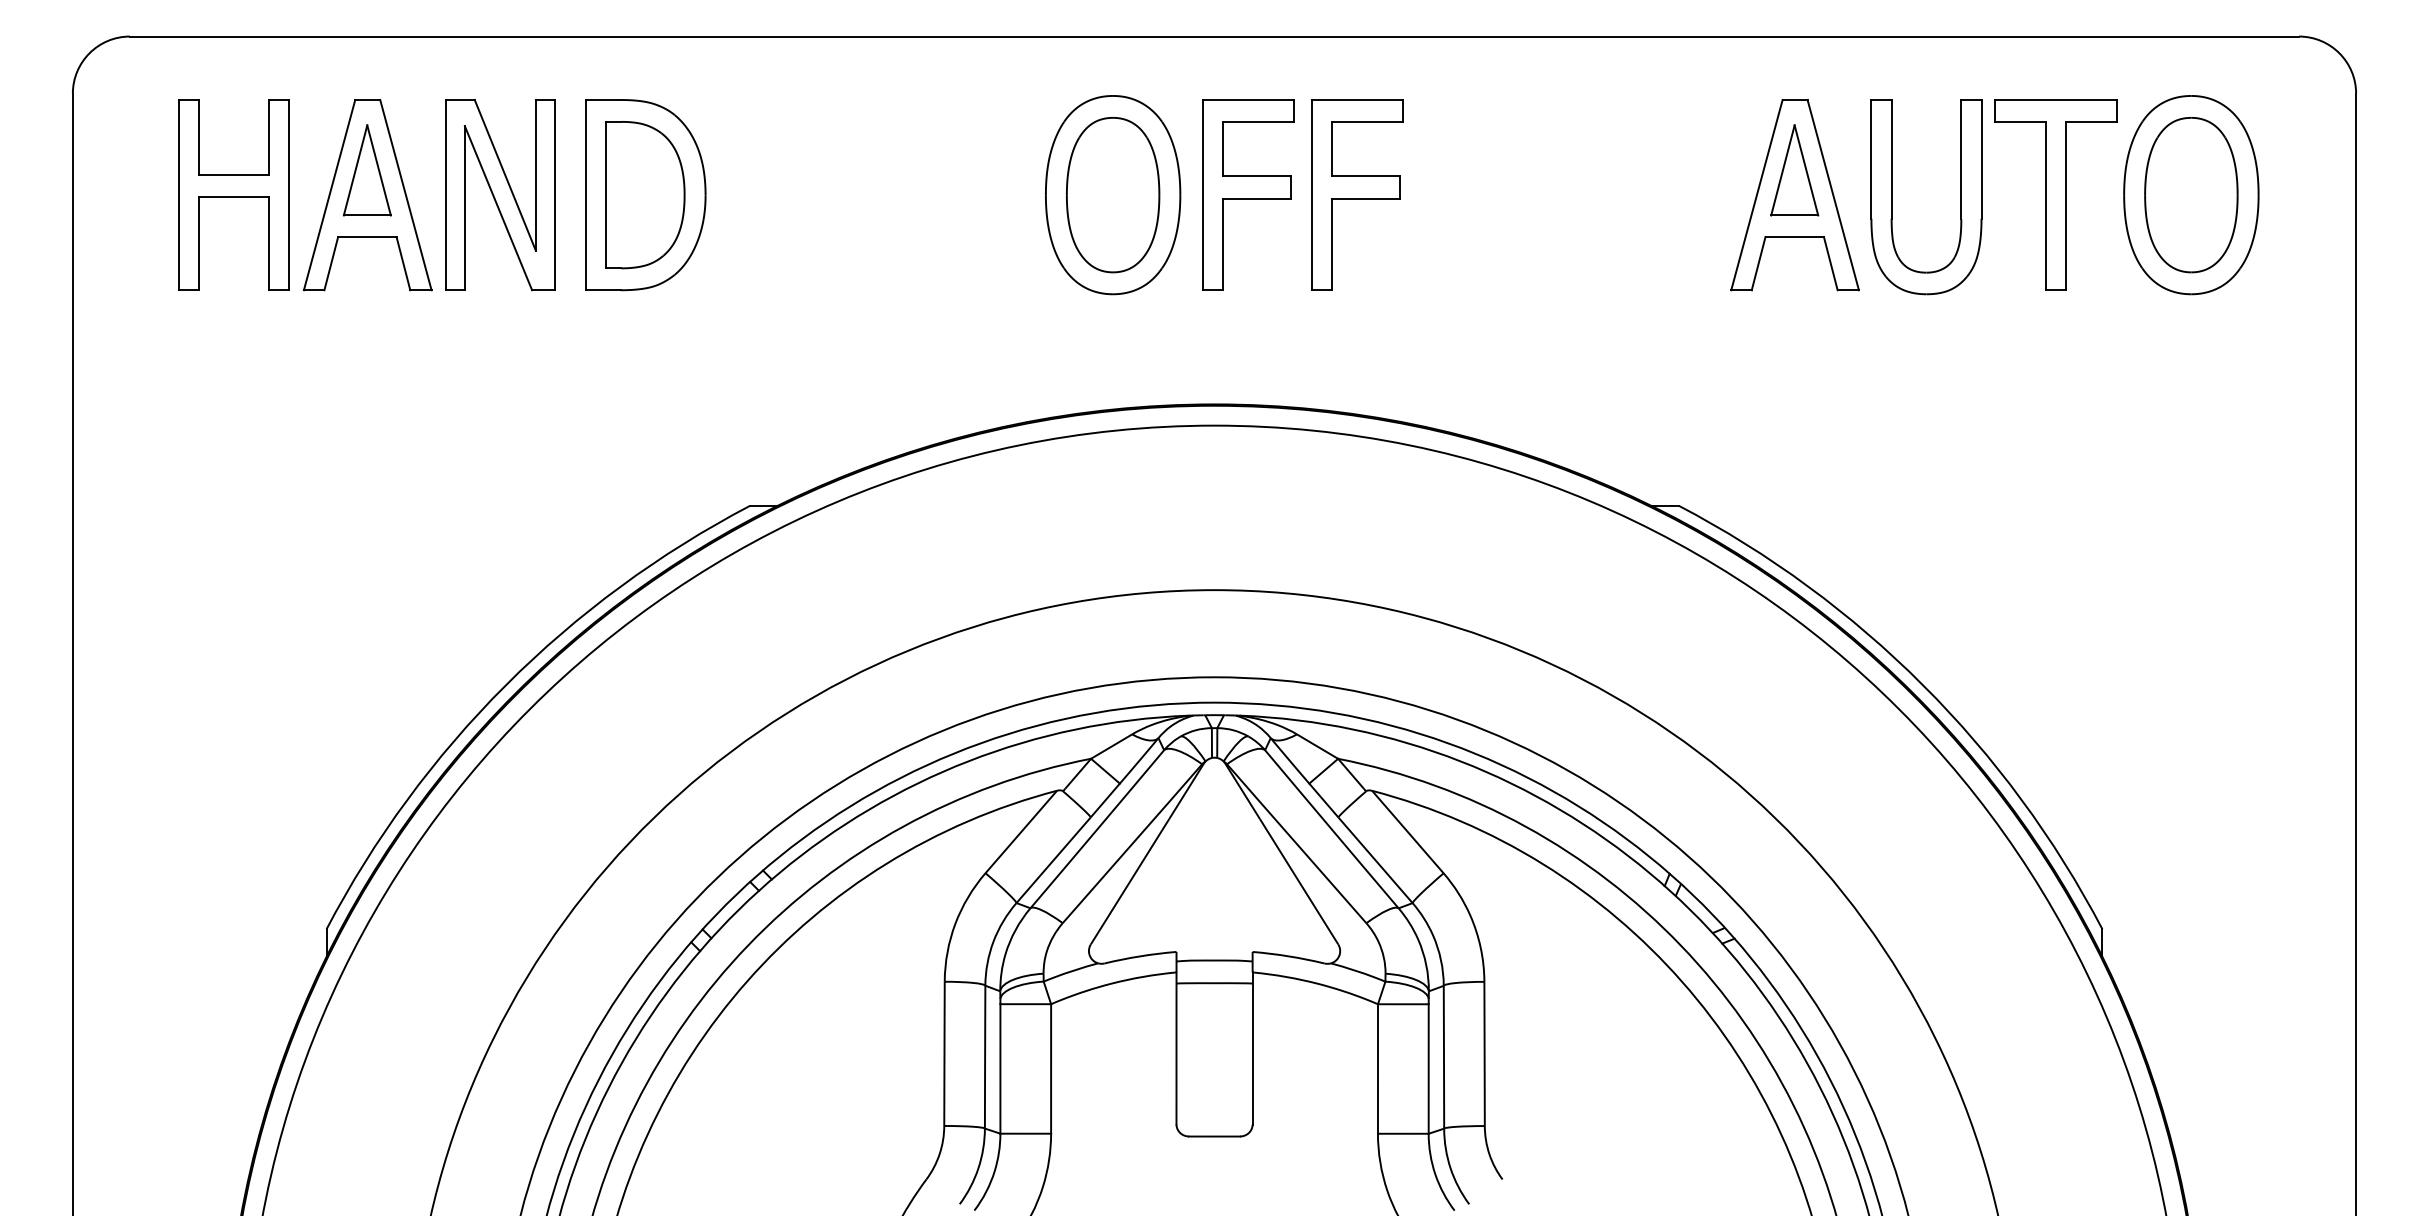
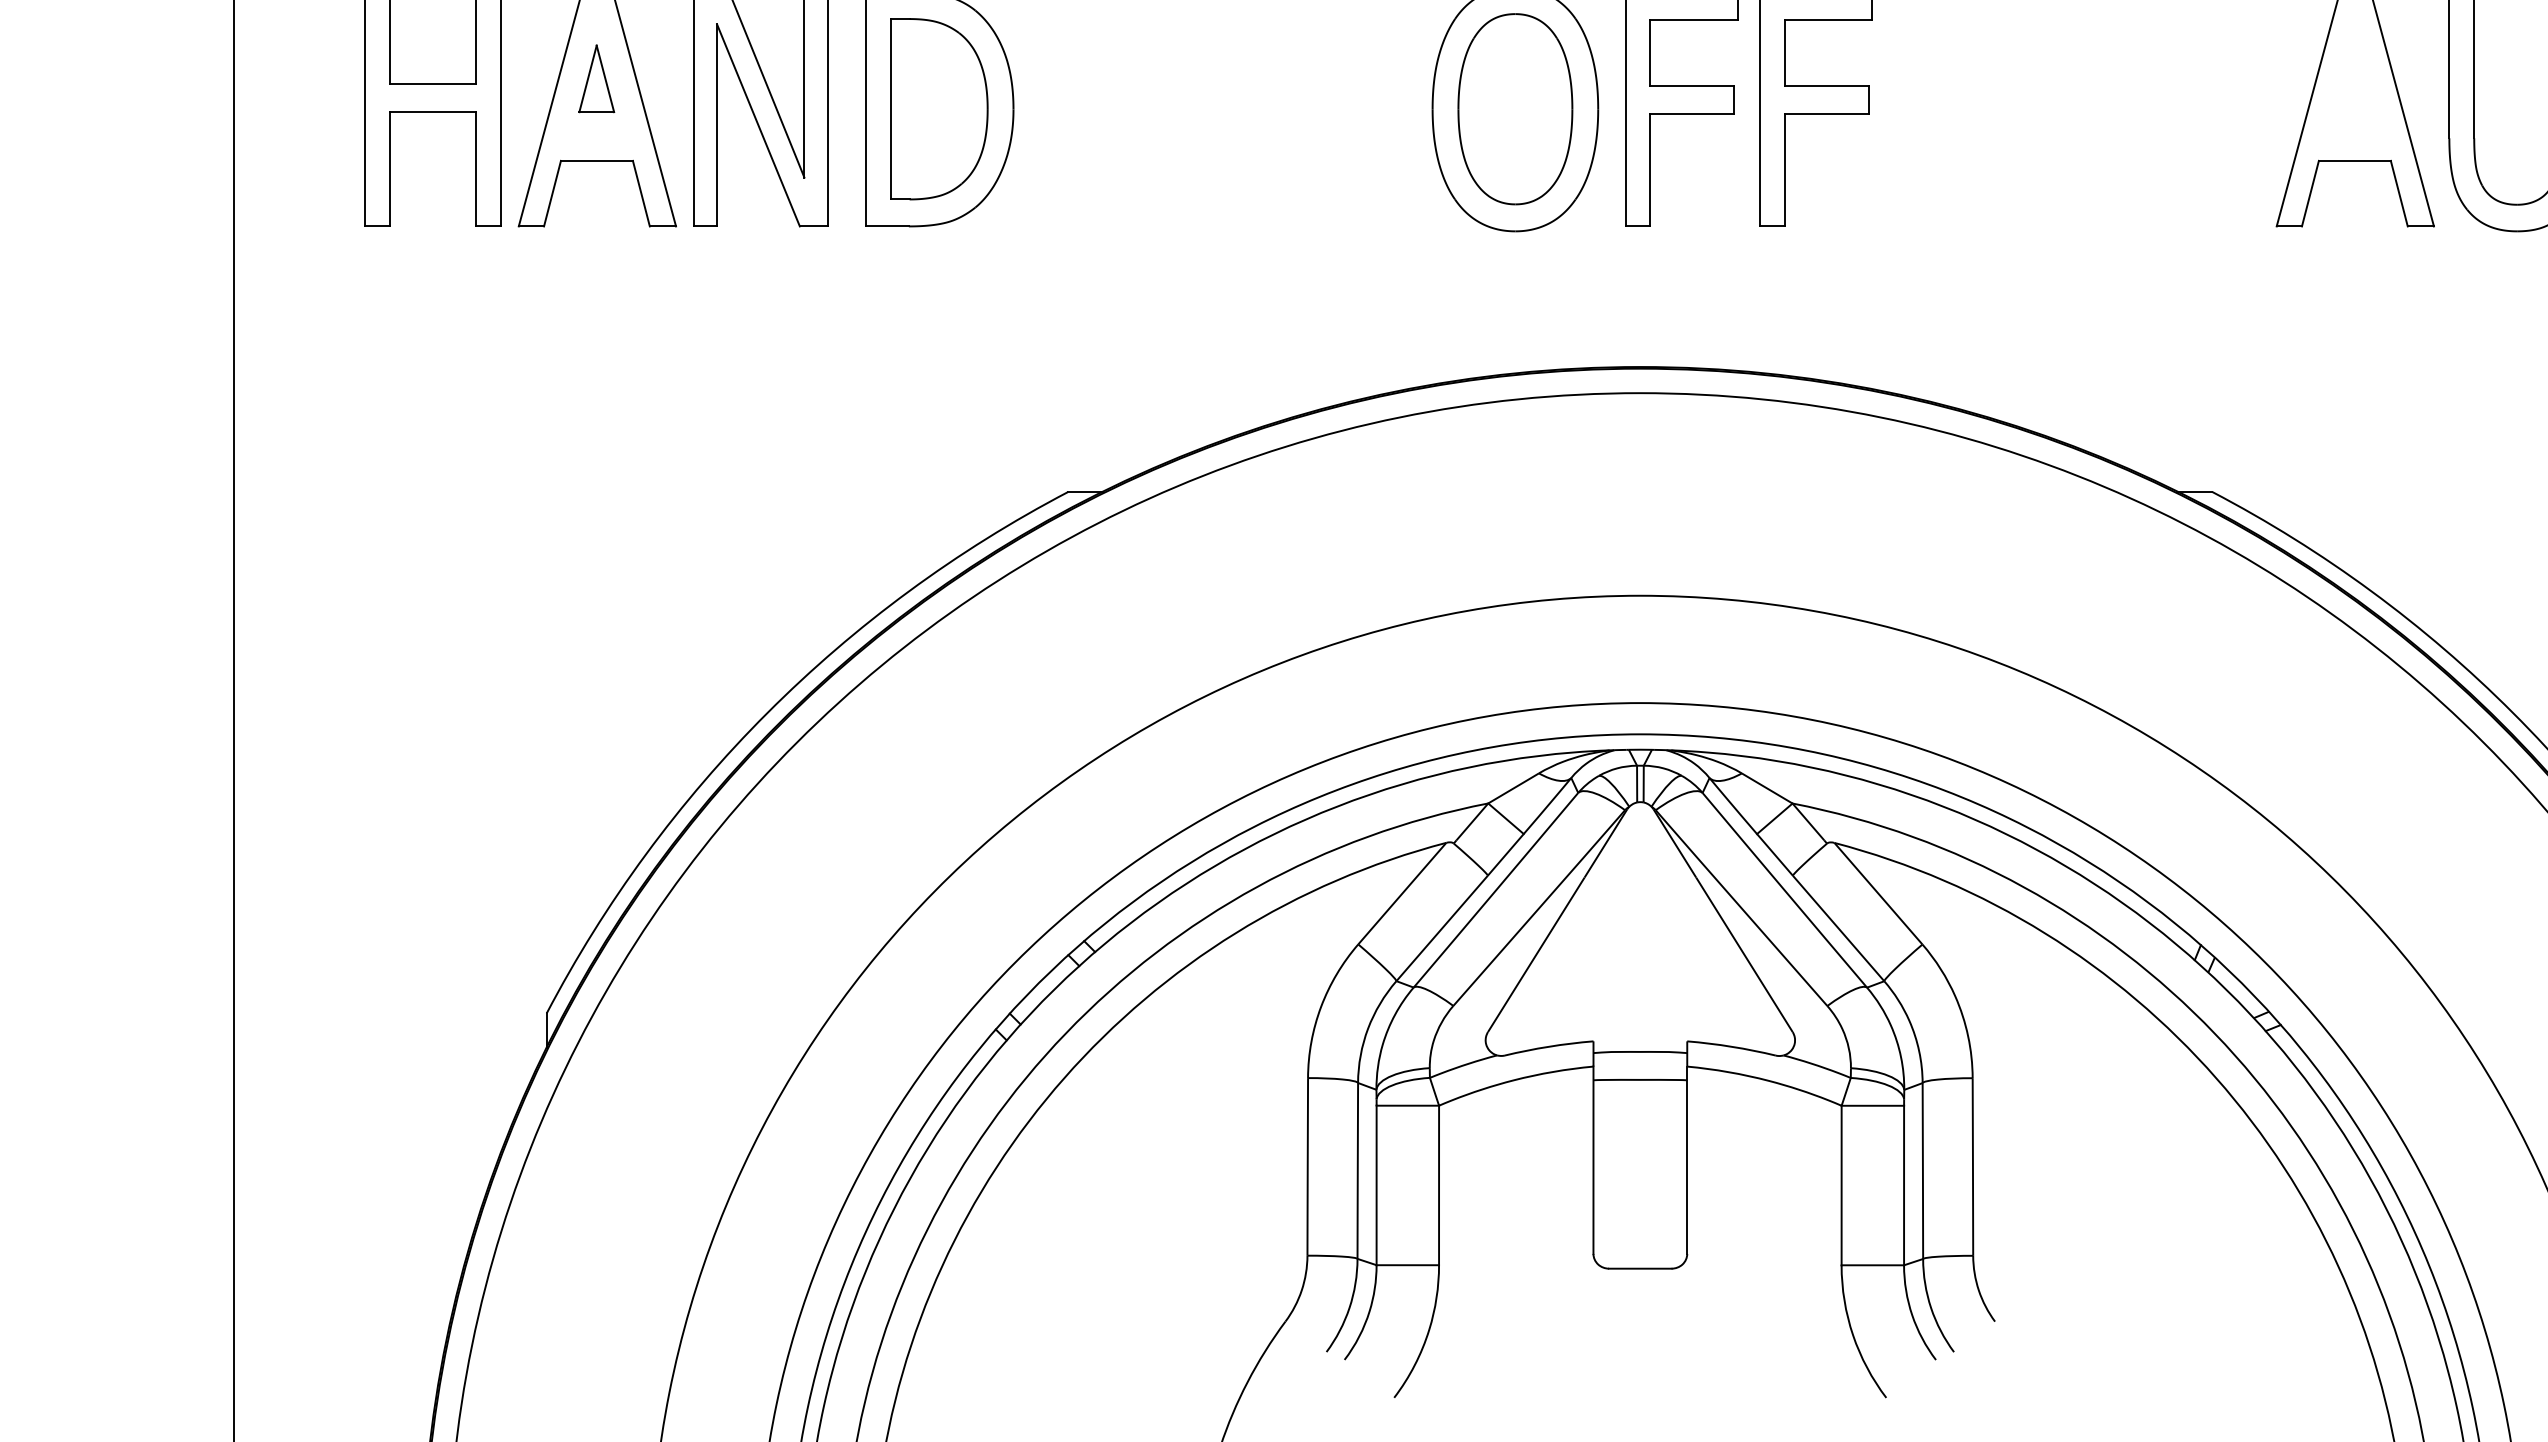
part: (366, 170) -> (595, 78), size x0.6
part: (1794, 170) -> (2354, 78), removed

